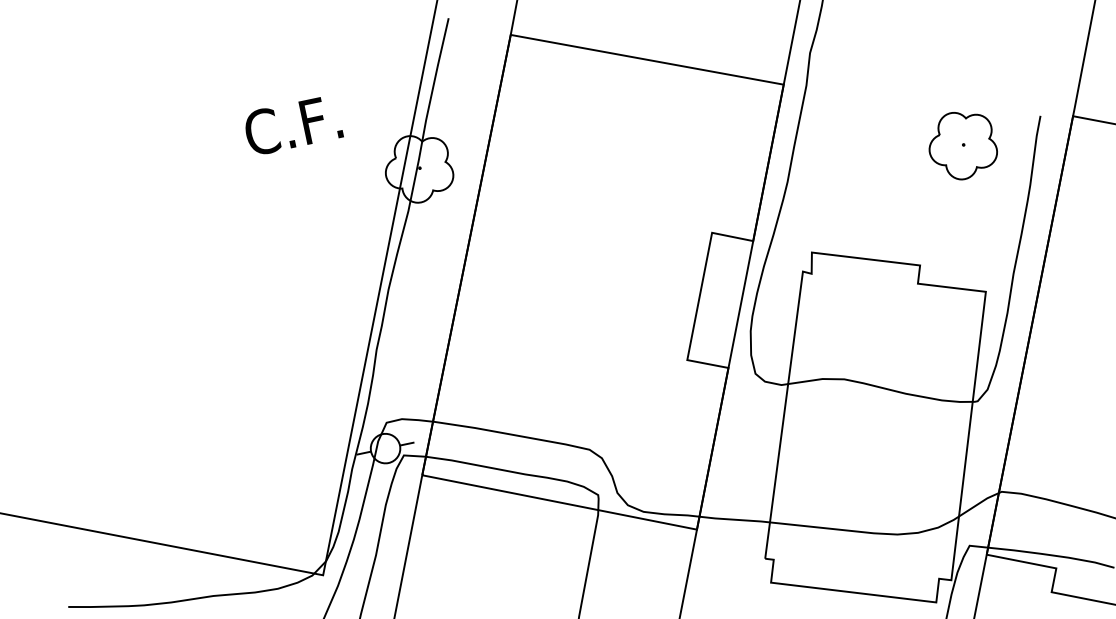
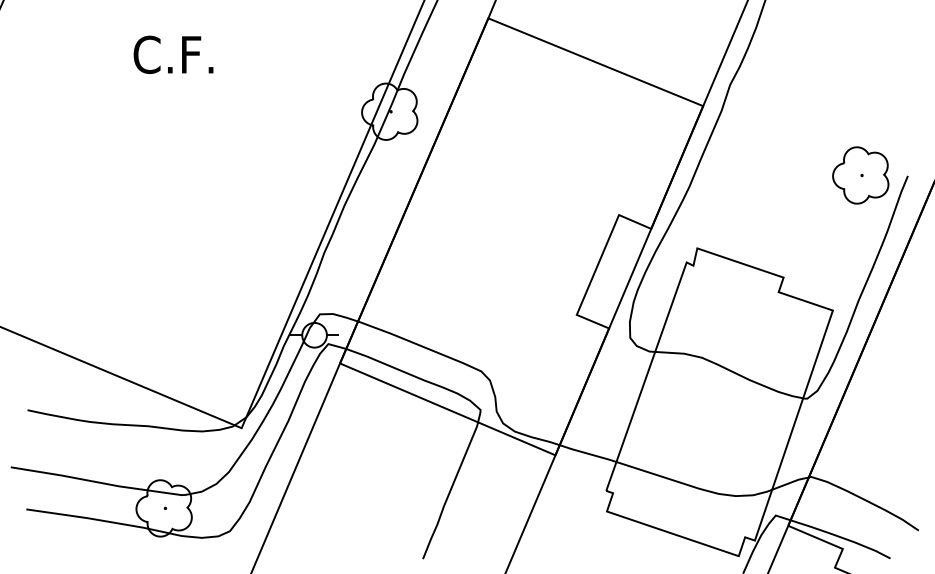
text: (292, 125) -> (173, 54), moved
part: (961, 145) -> (860, 175), moved

